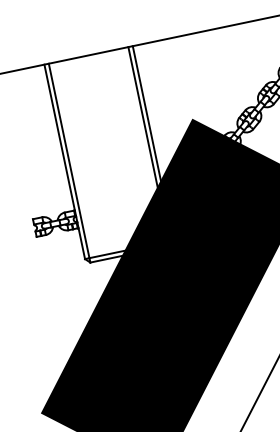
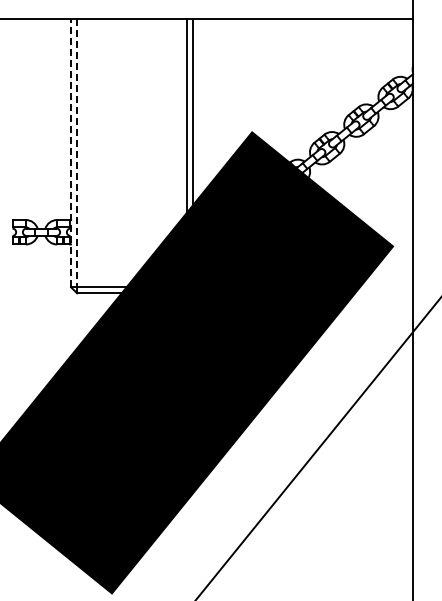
line: (65, 161) -> (71, 152), solid -> dashed
line: (69, 161) -> (77, 153), solid -> dashed

